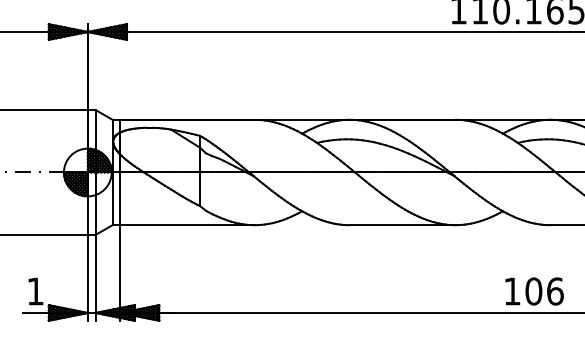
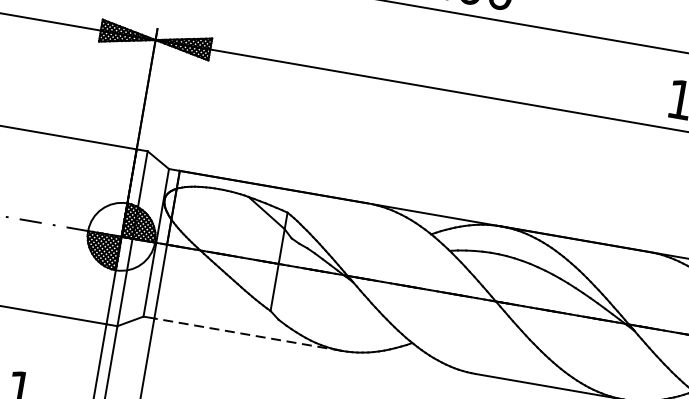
line: (187, 225) -> (248, 335), solid -> dashed

